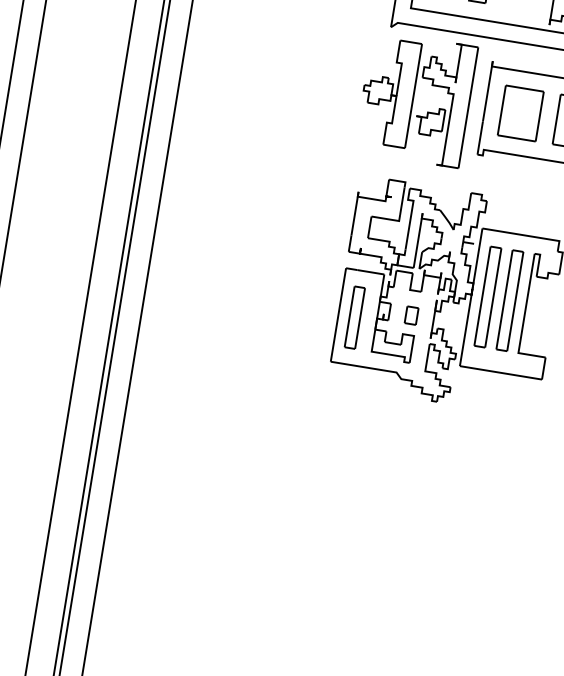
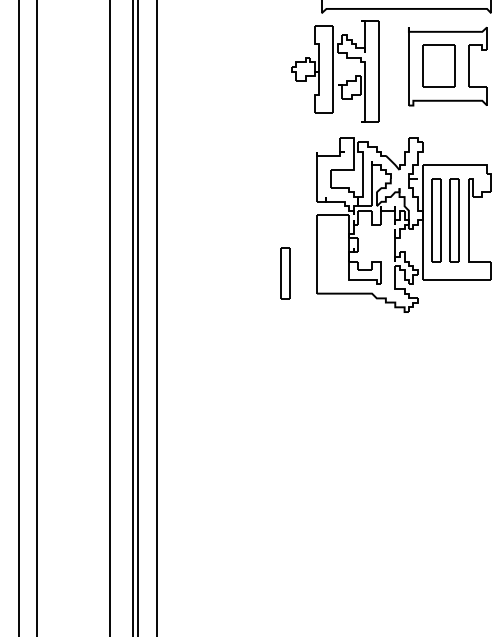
part: (416, 99) -> (335, 71), moved
part: (411, 314) -> (376, 244), removed
part: (354, 317) -> (285, 273), moved

